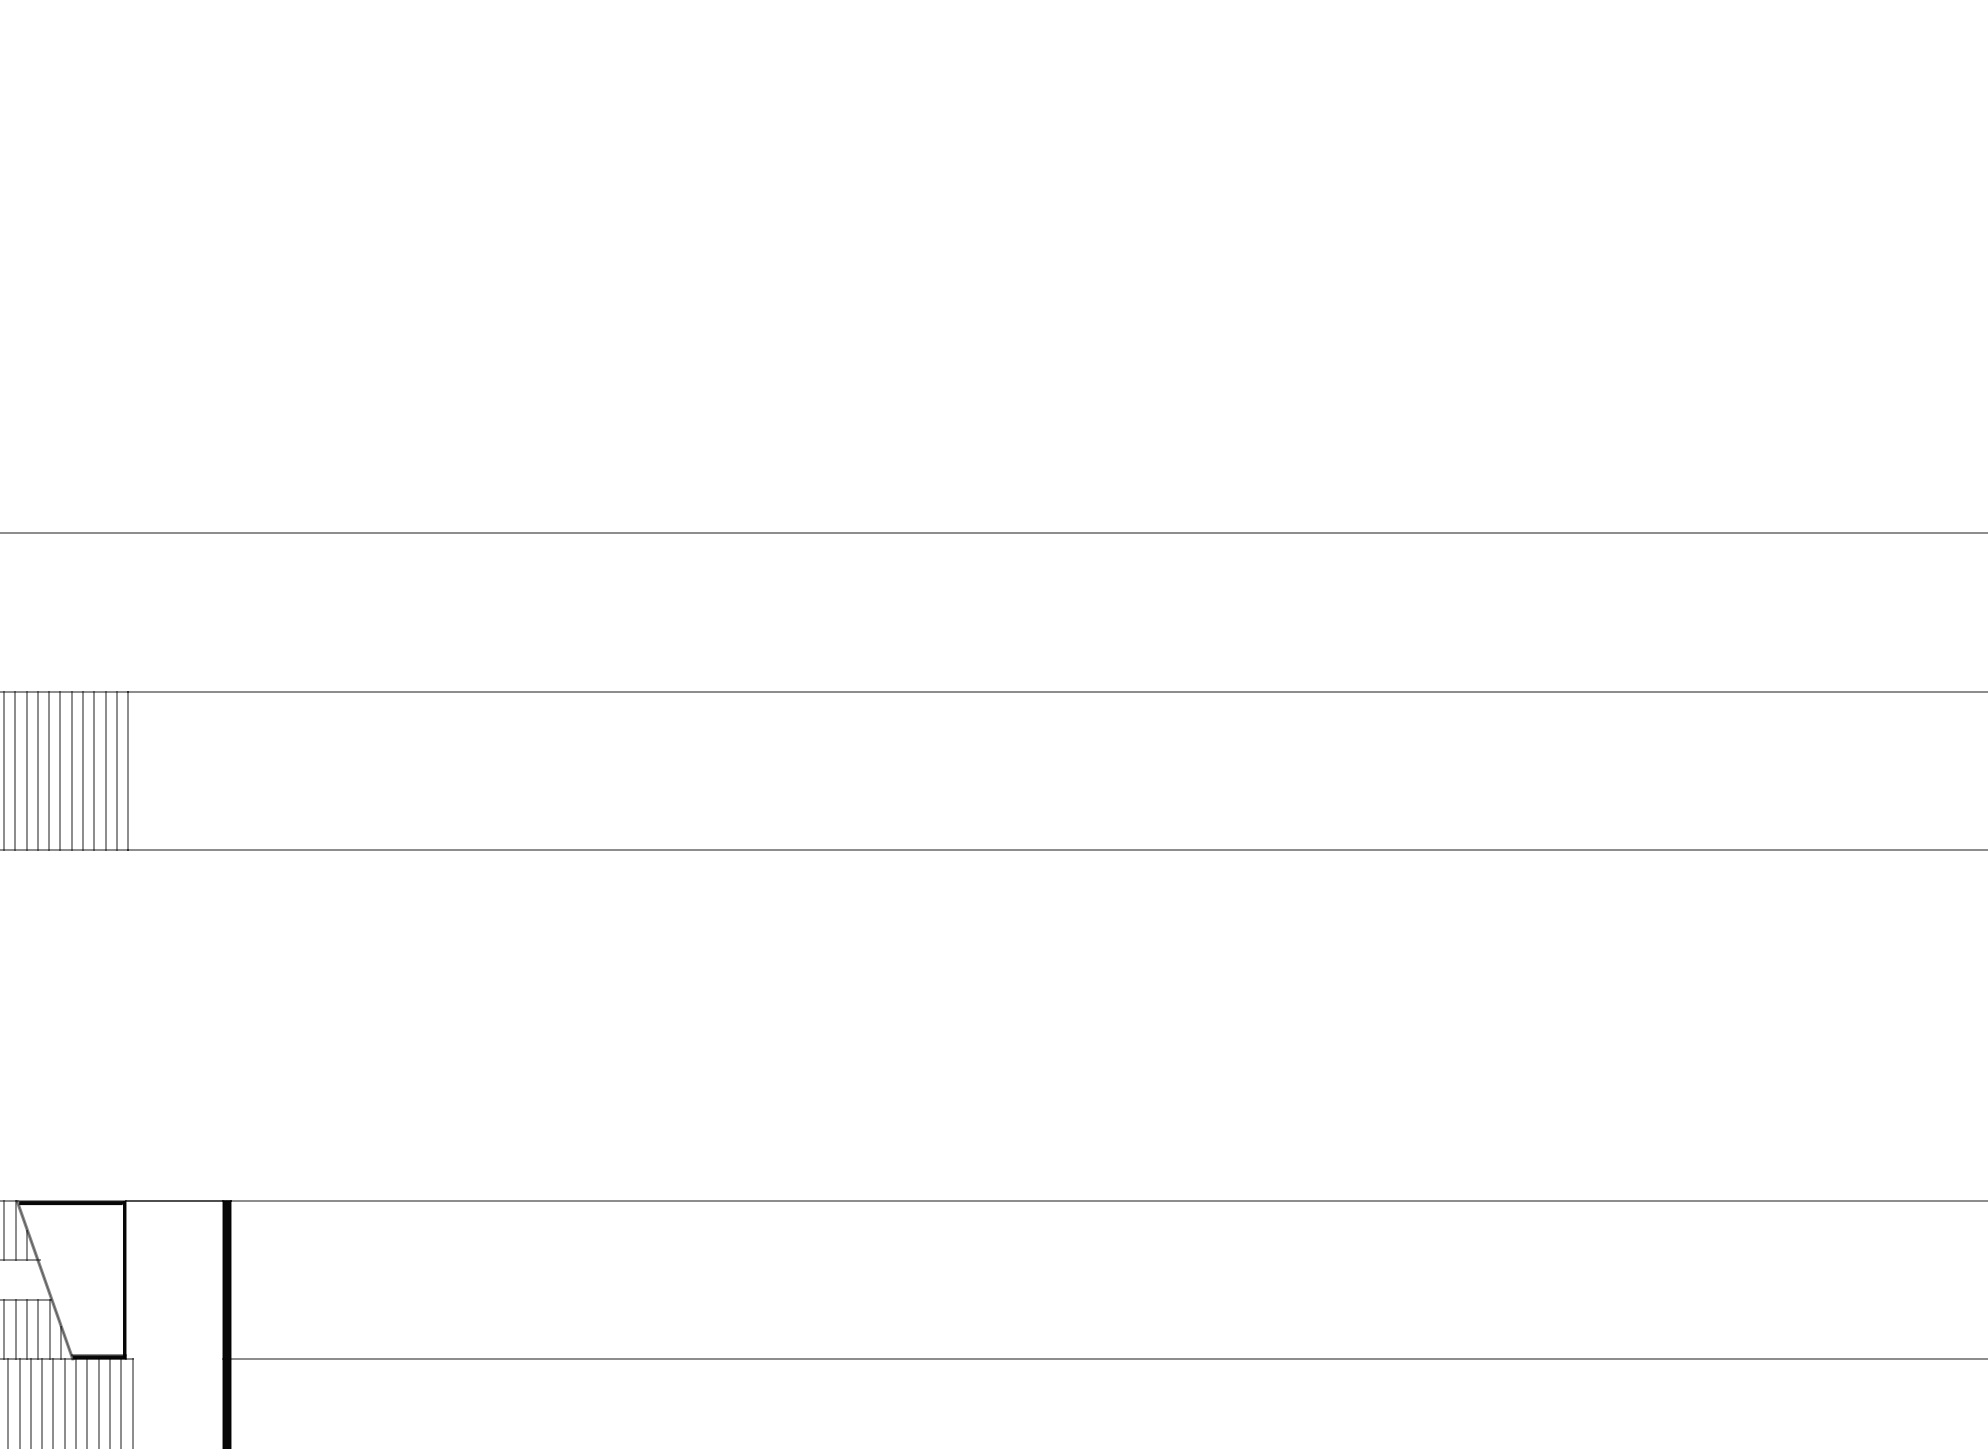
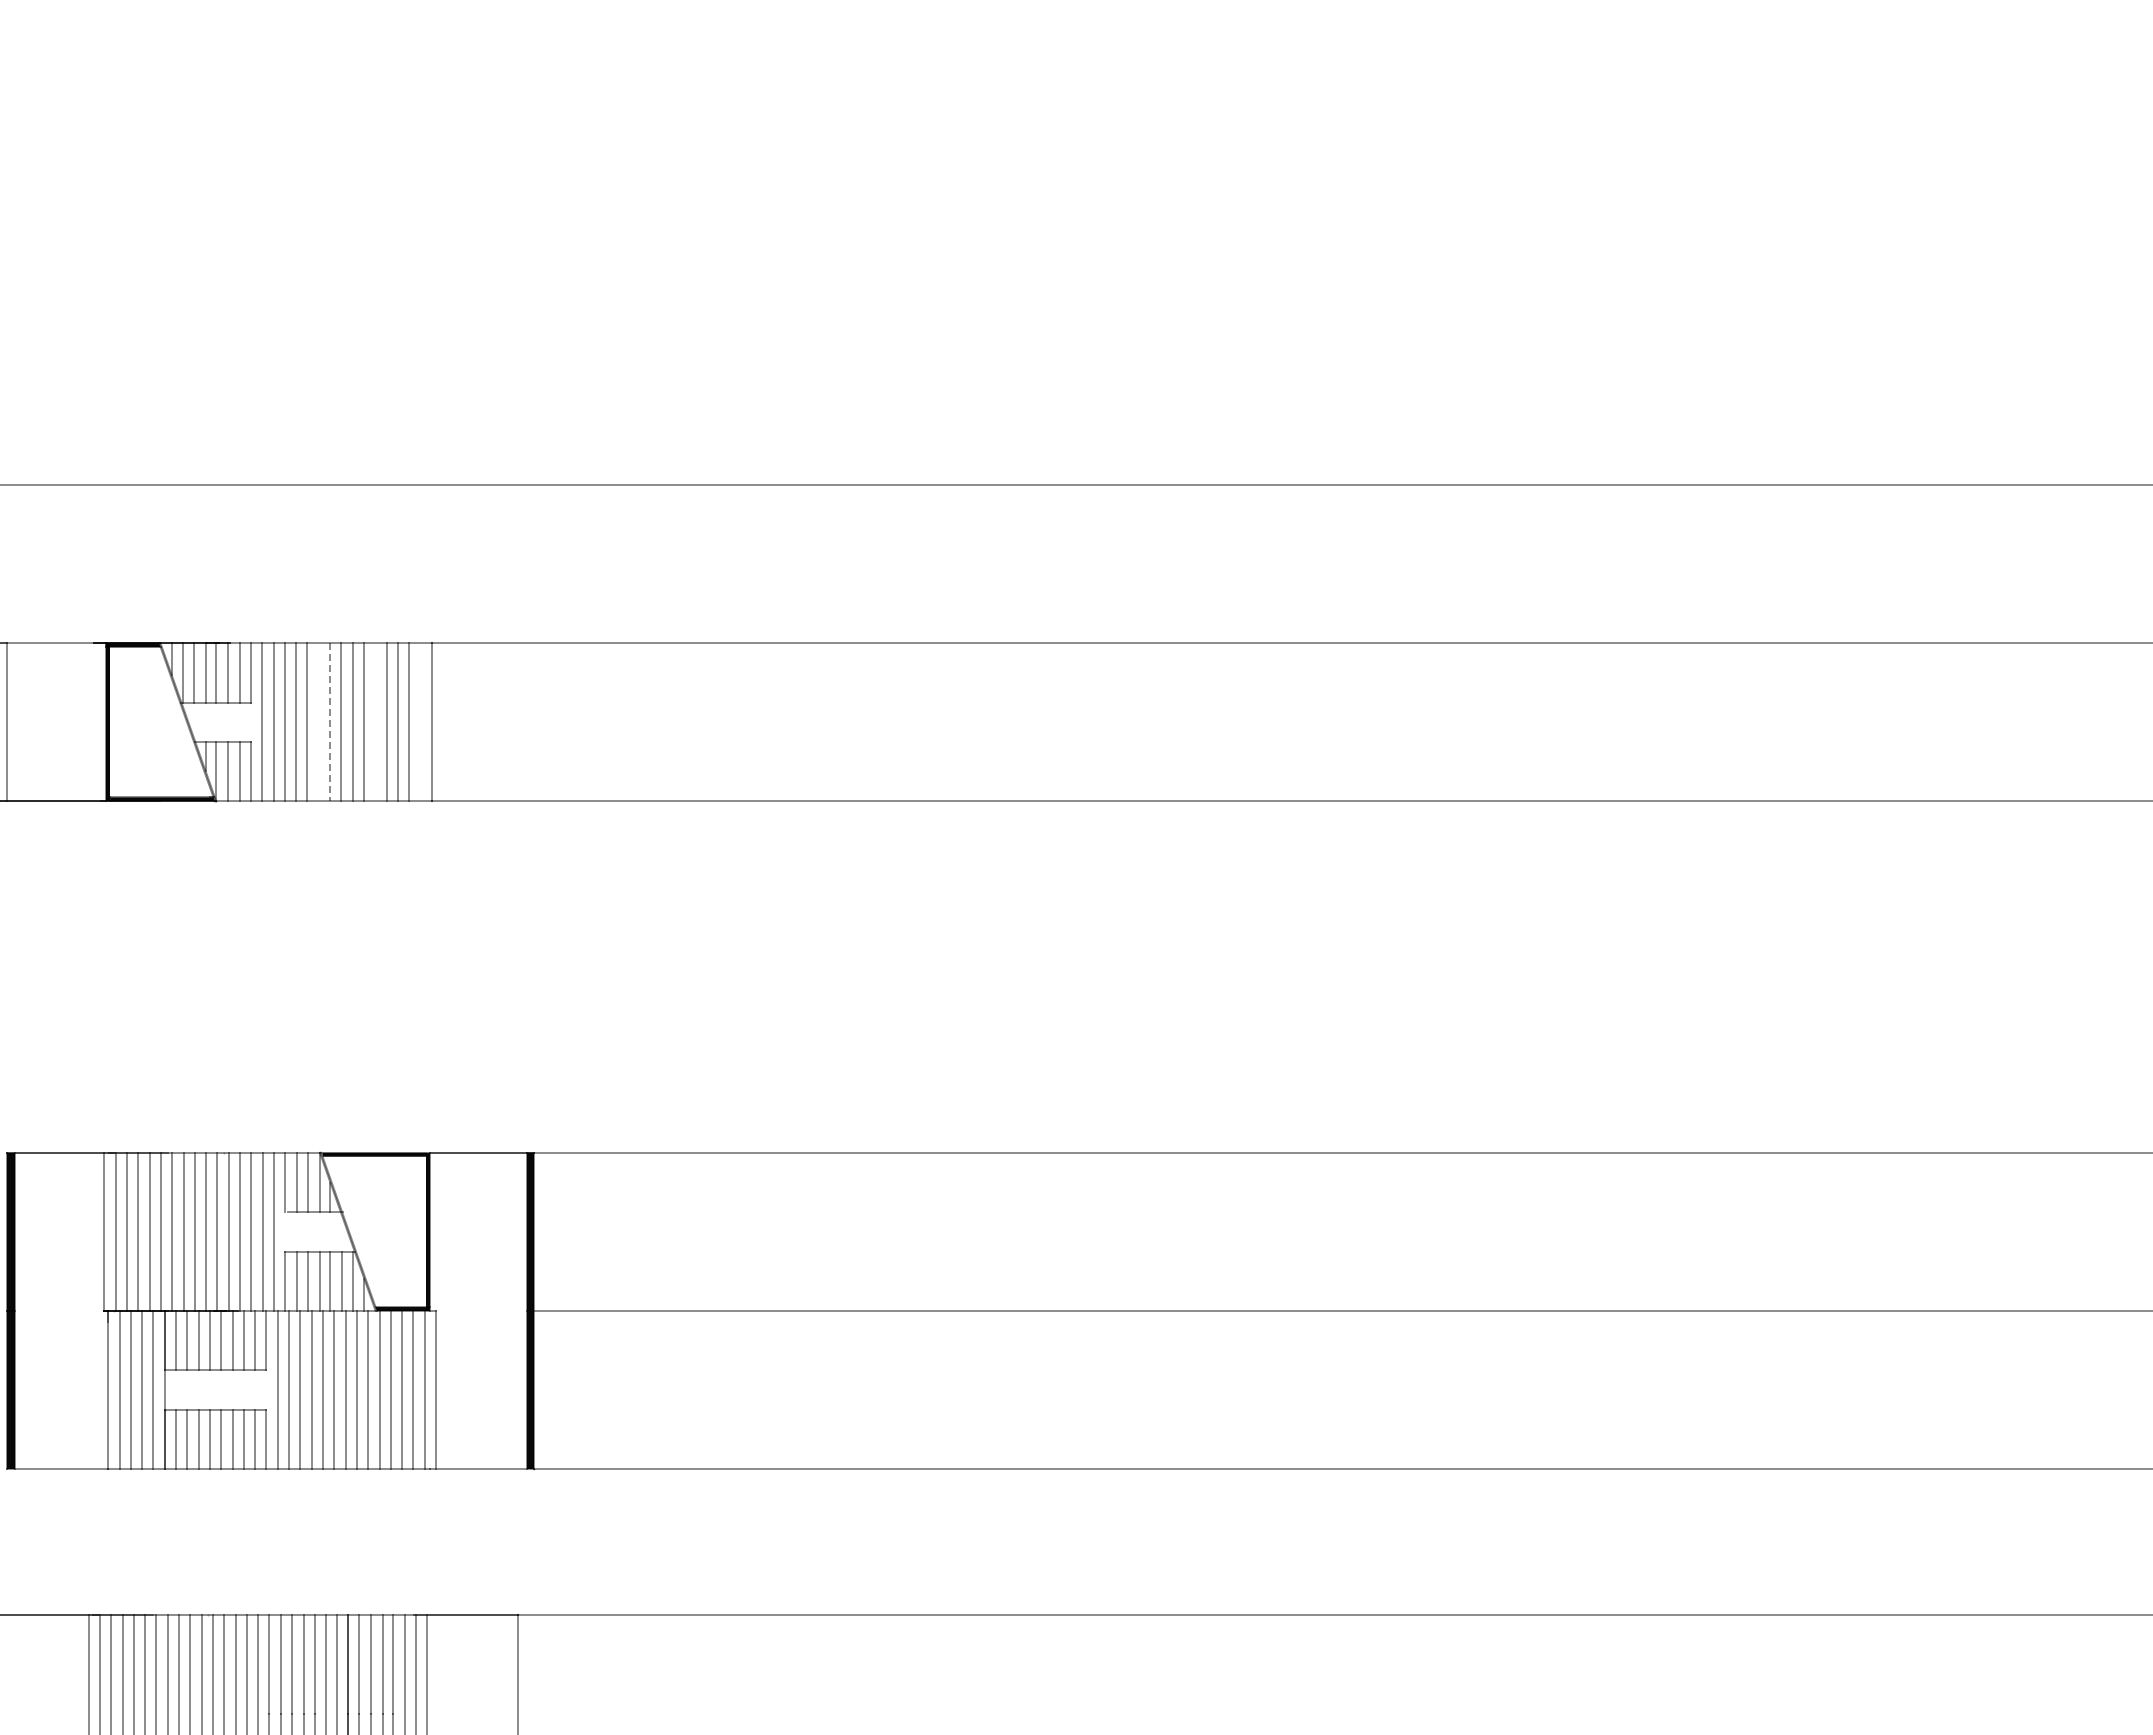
line: (15, 770) -> (318, 722), removed
line: (27, 770) -> (330, 722), solid -> dashed
line: (72, 770) -> (375, 722), removed
line: (117, 770) -> (420, 722), removed

